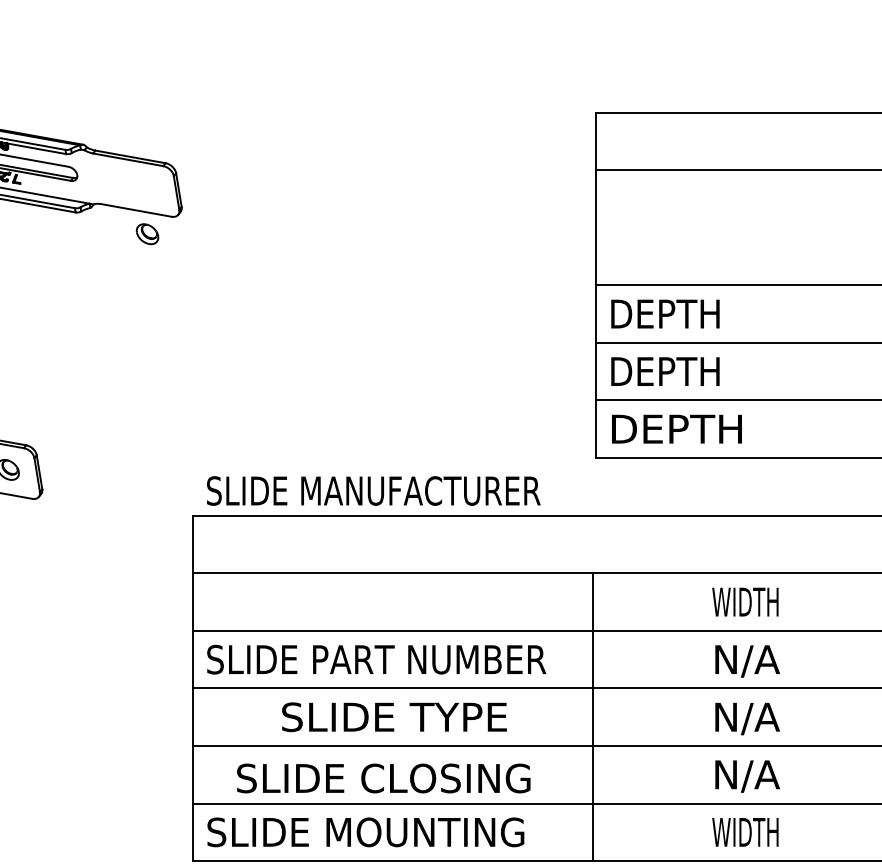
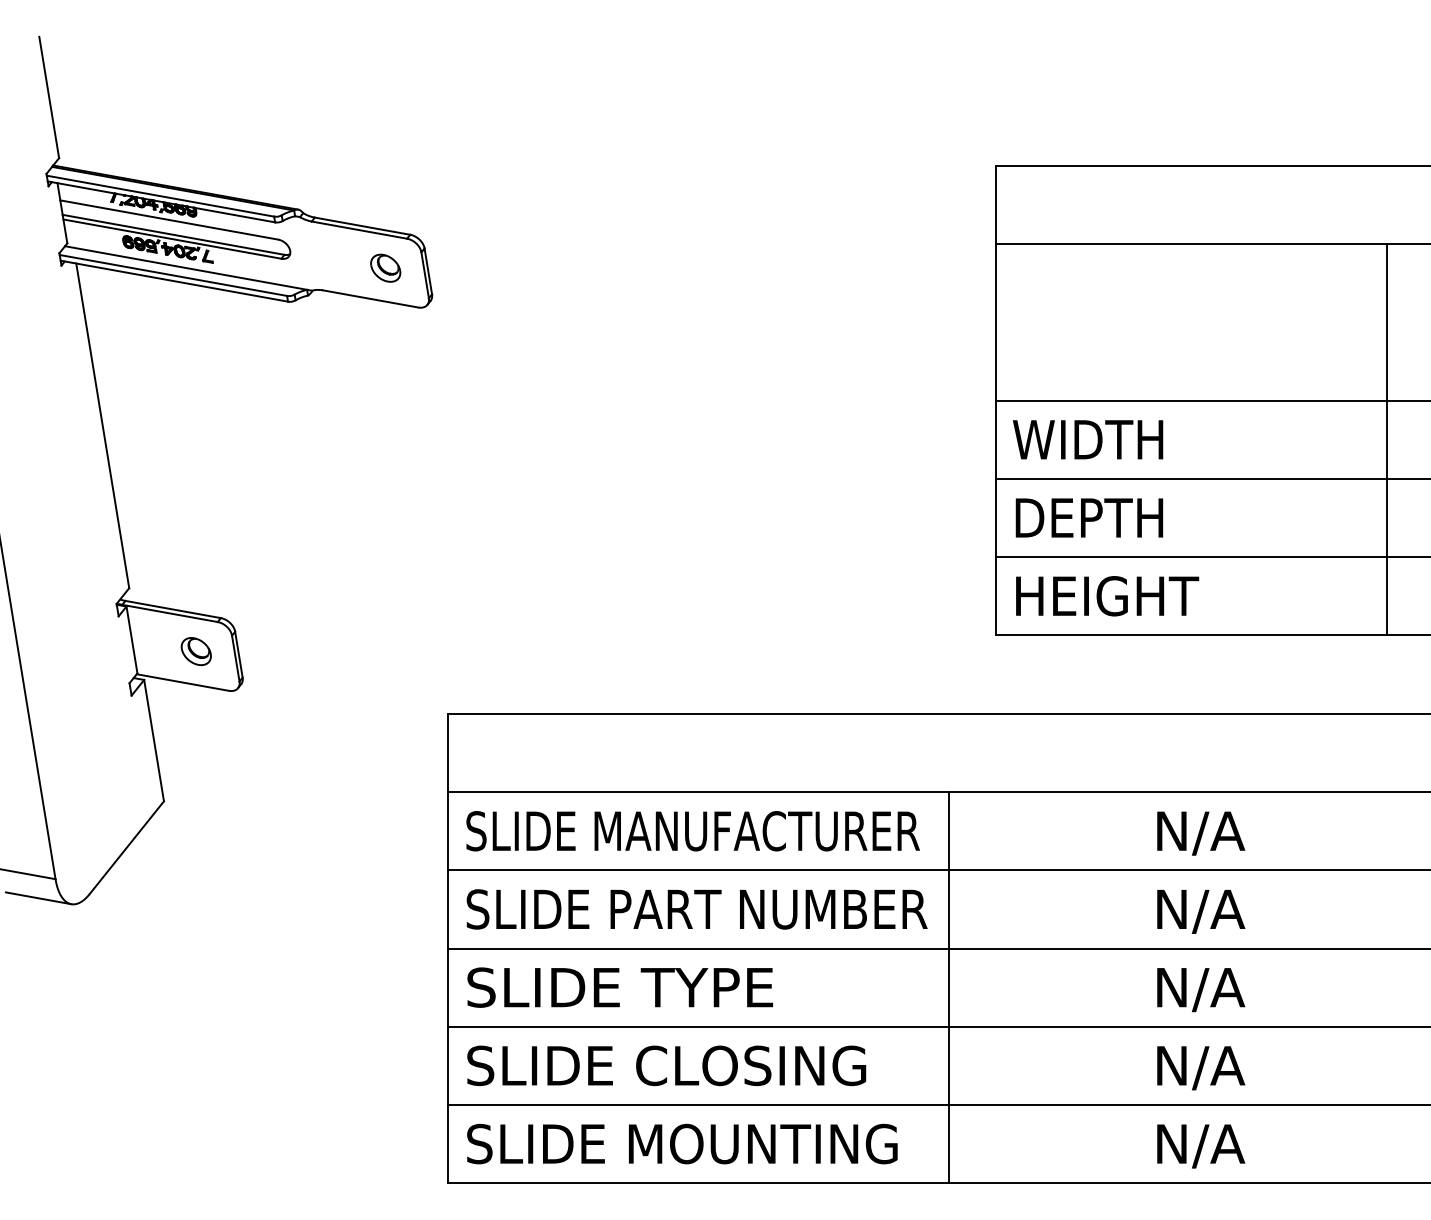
part: (147, 233) -> (385, 267), moved
text: (662, 313) -> (1085, 439), DEPTH -> WIDTH
text: (678, 429) -> (1107, 596), DEPTH -> HEIGHT
text: (373, 491) -> (692, 831), moved
text: (746, 603) -> (1199, 833), WIDTH -> N/A
text: (393, 717) -> (619, 987), moved
line: (592, 717) -> (948, 987), moved
text: (383, 778) -> (666, 1065), moved
text: (746, 834) -> (1199, 1146), WIDTH -> N/A

